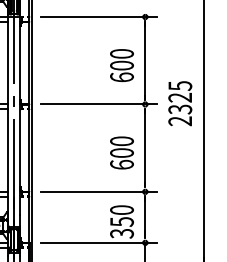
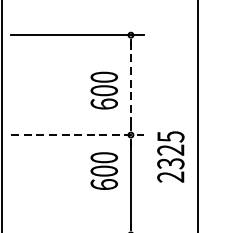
line: (145, 60) -> (131, 84), solid -> dashed
text: (180, 103) -> (171, 156), moved
line: (99, 104) -> (78, 135), solid -> dashed
text: (121, 152) -> (103, 170), moved

